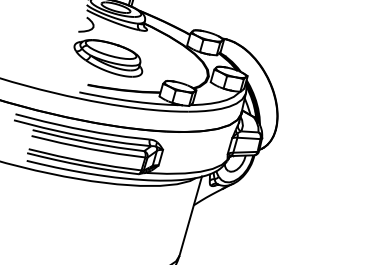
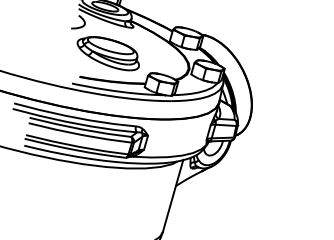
part: (108, 58) -> (108, 53), moved

